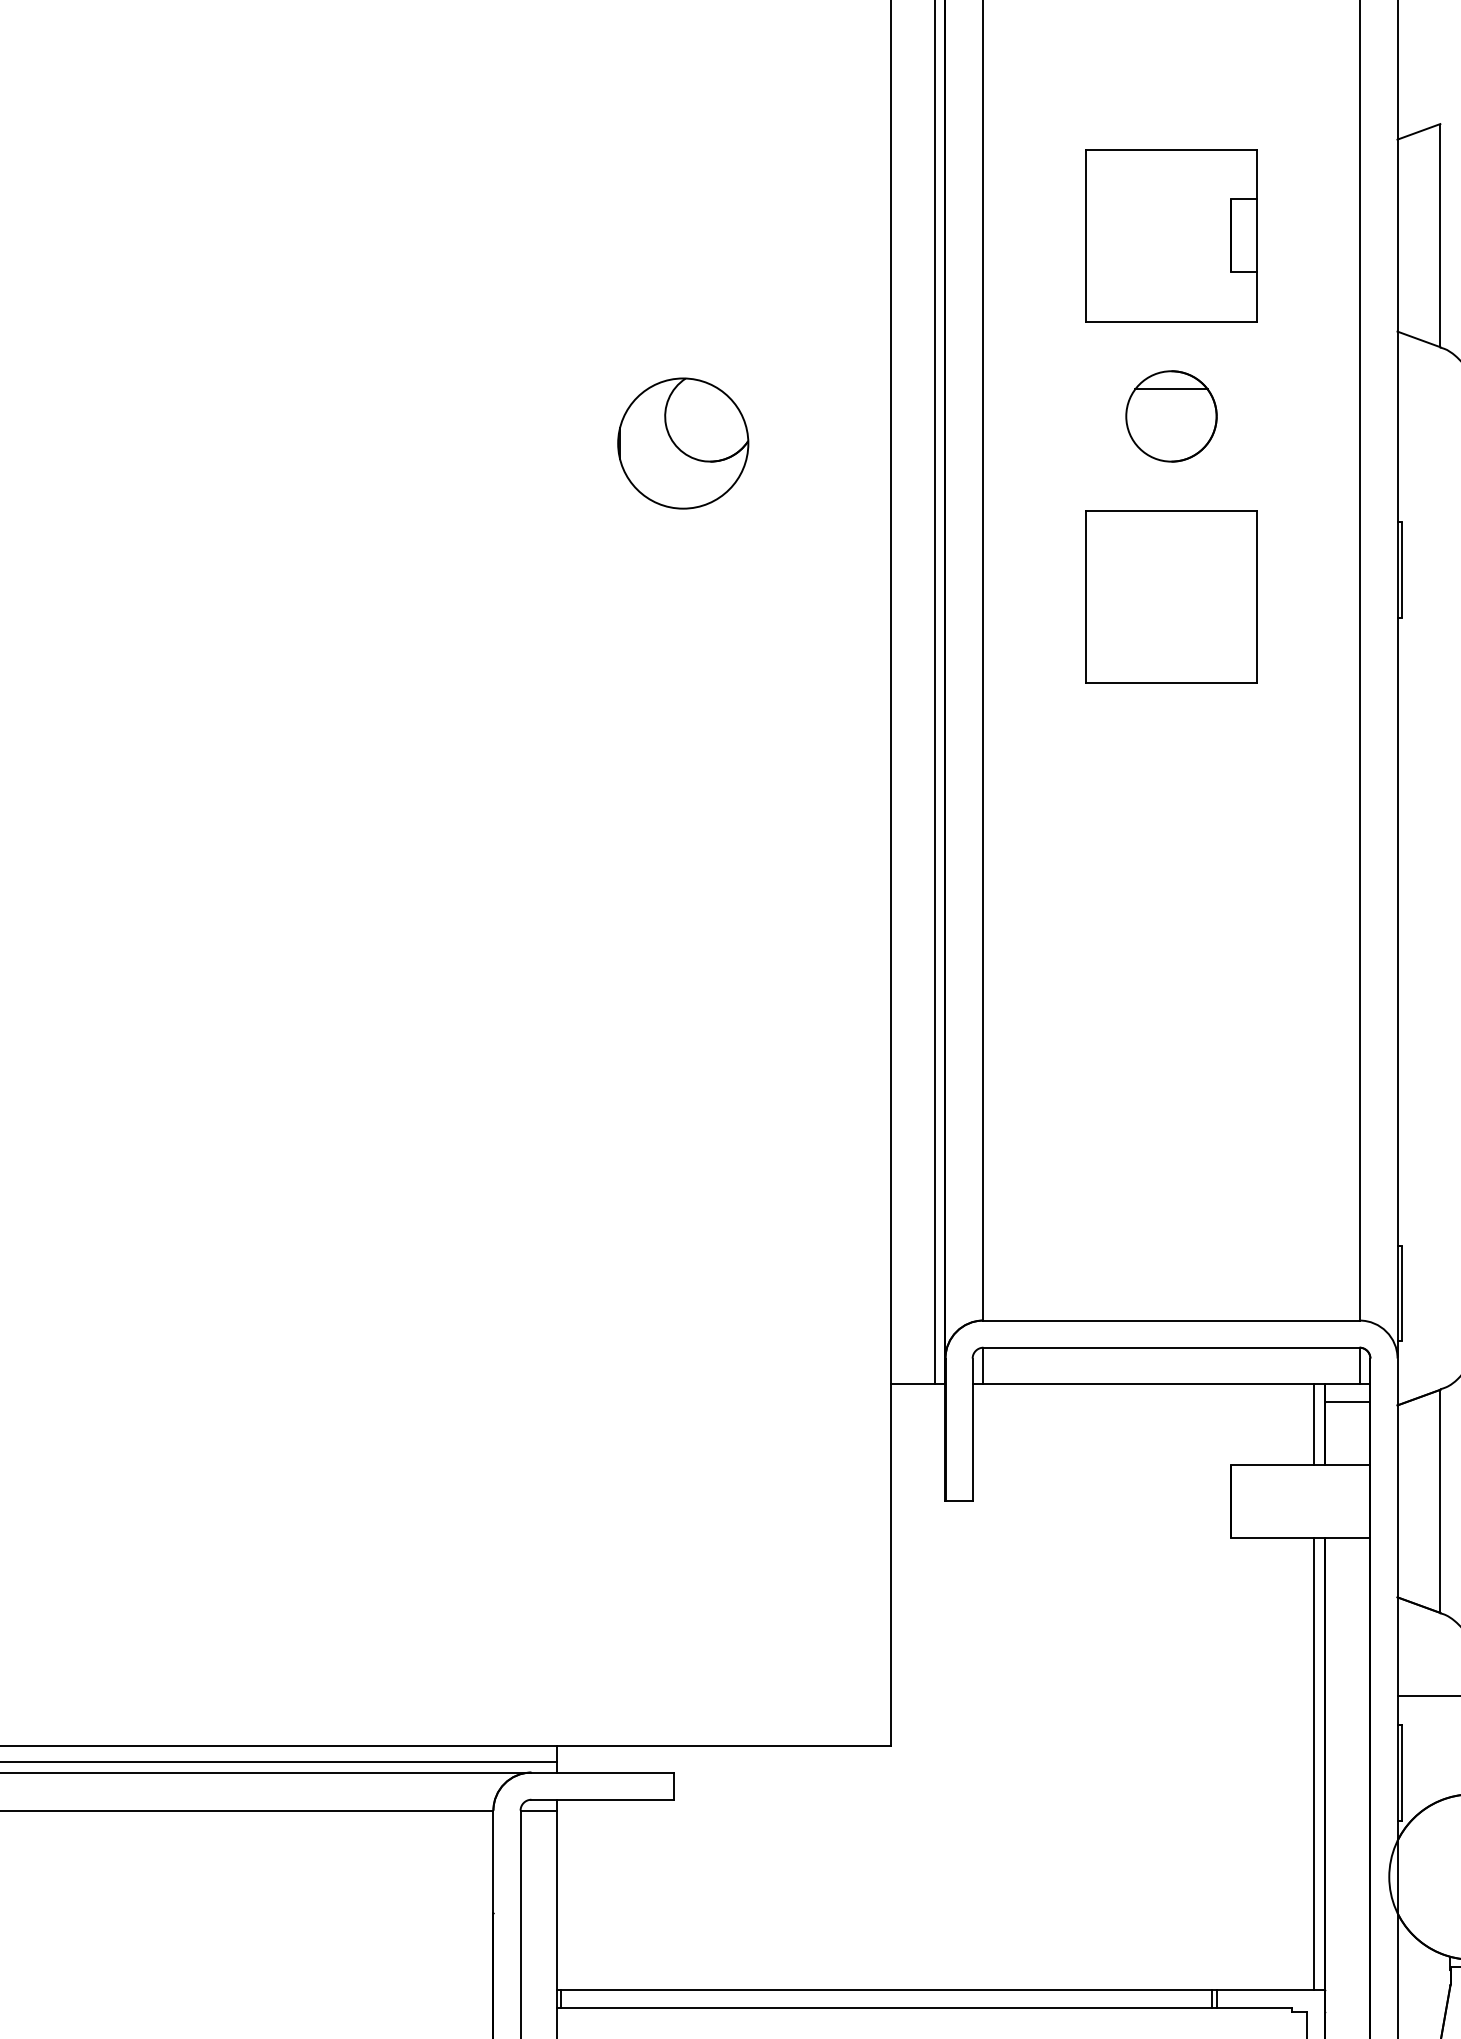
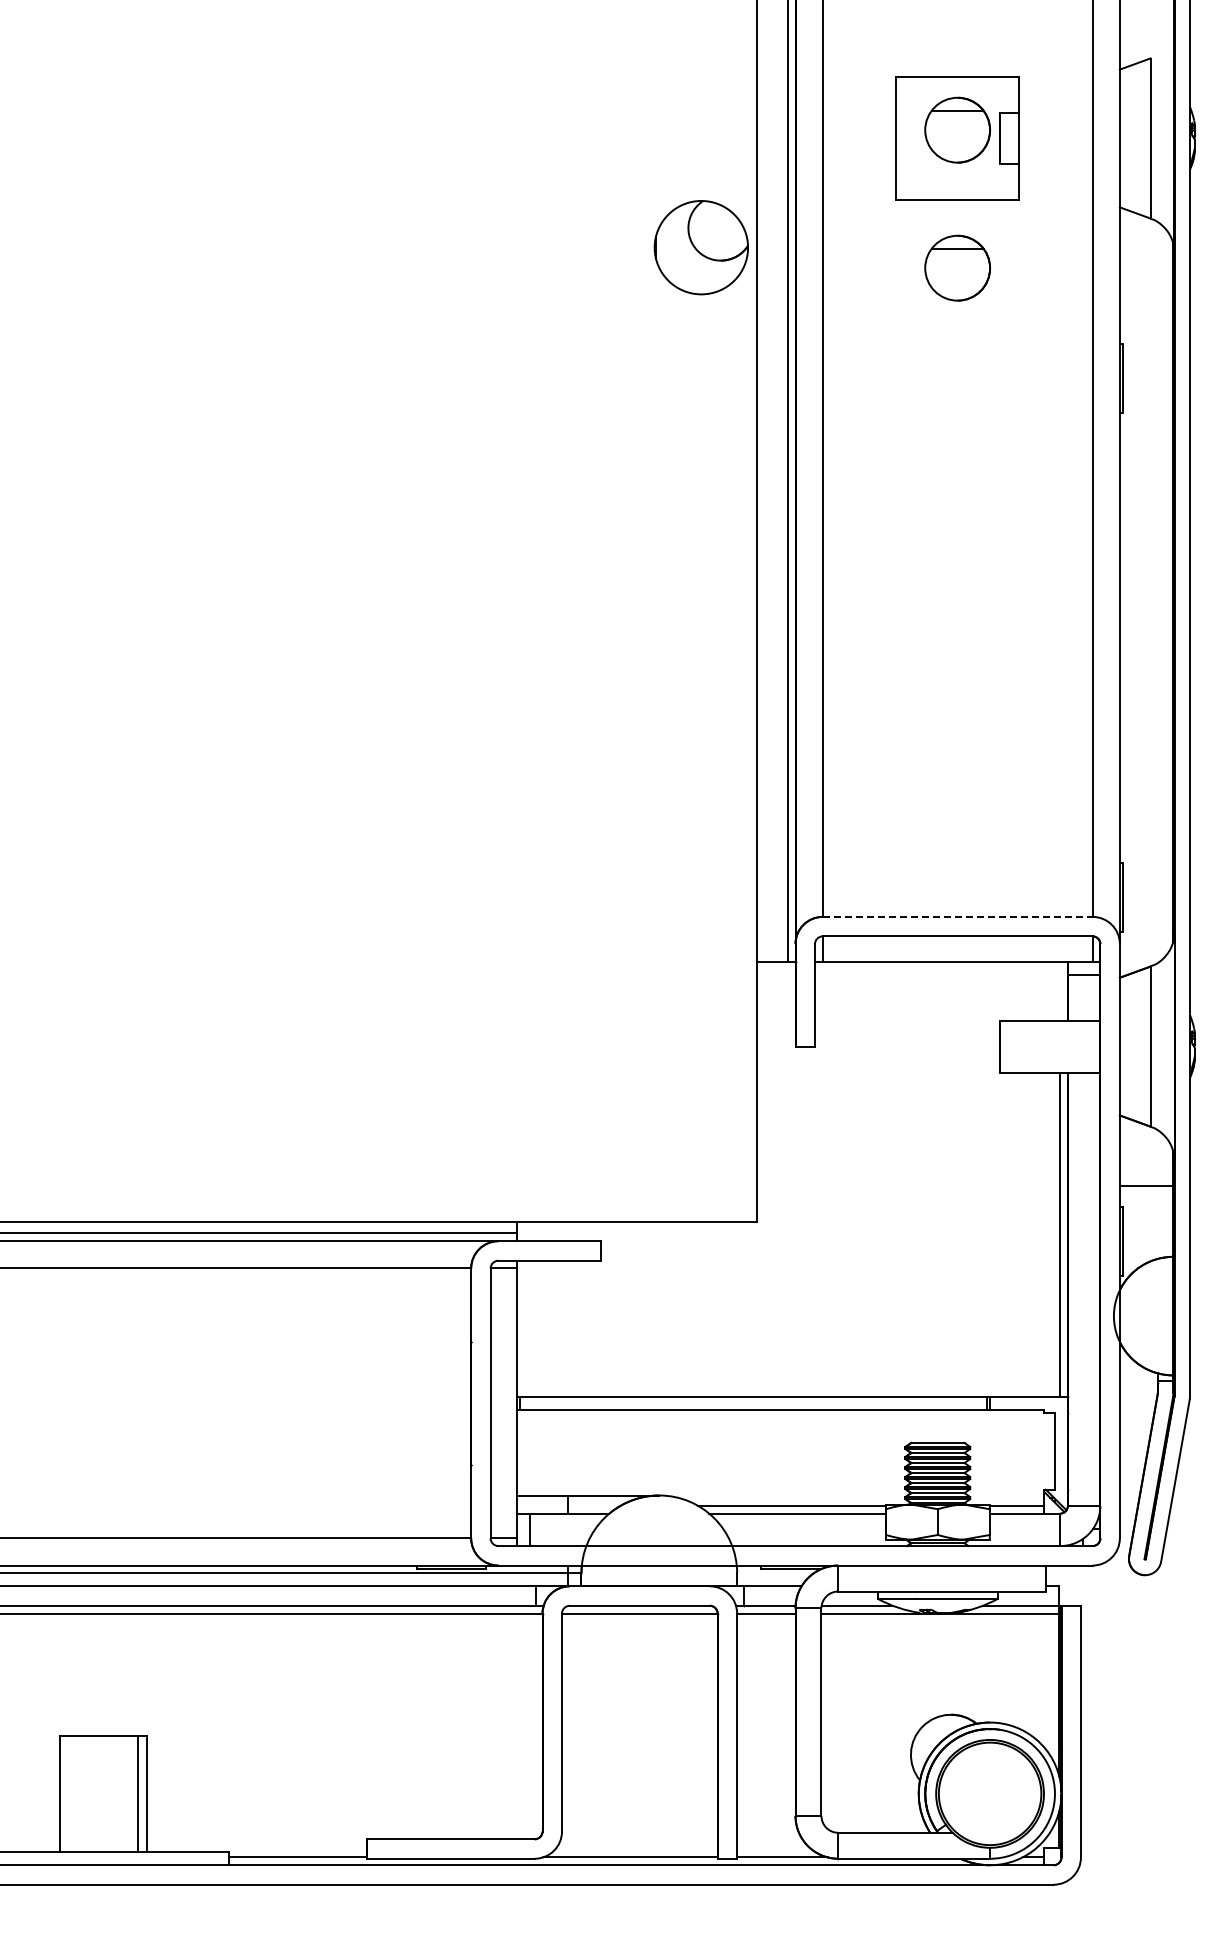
part: (1171, 223) -> (957, 129), added
part: (682, 443) -> (700, 247), moved
part: (1171, 596) -> (957, 397), removed
line: (1171, 1320) -> (957, 916), solid -> dashed
line: (1314, 1424) -> (1060, 991), removed

